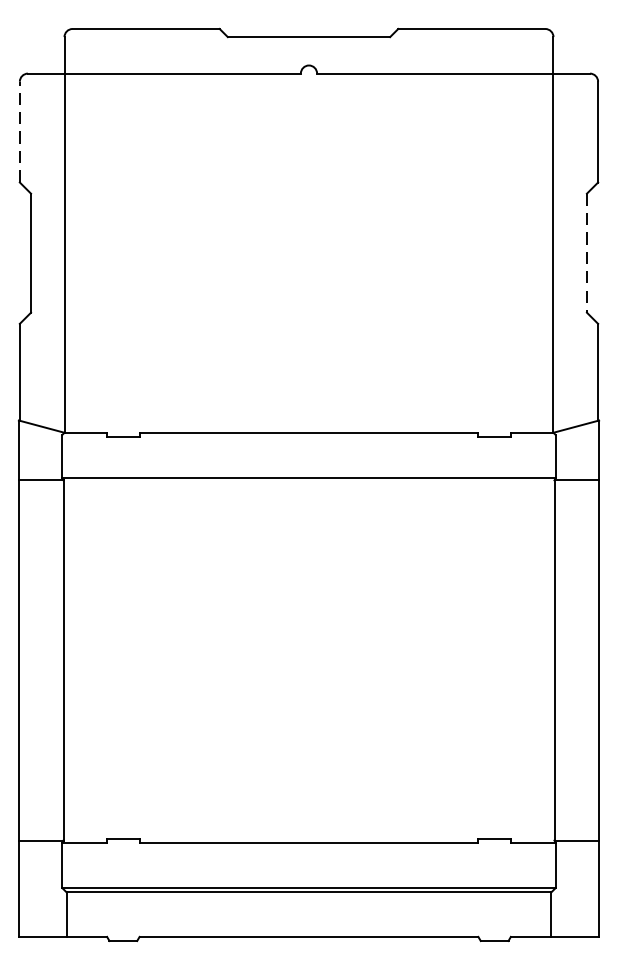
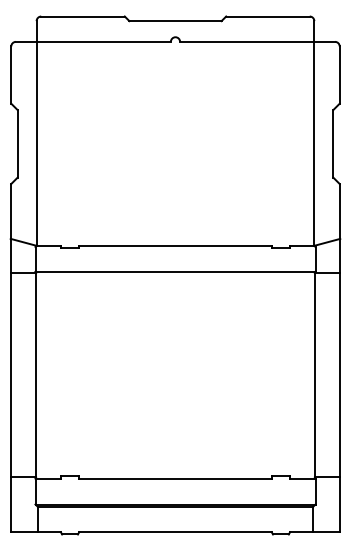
line: (20, 132) -> (11, 75), dashed -> solid
line: (587, 252) -> (333, 143), dashed -> solid

